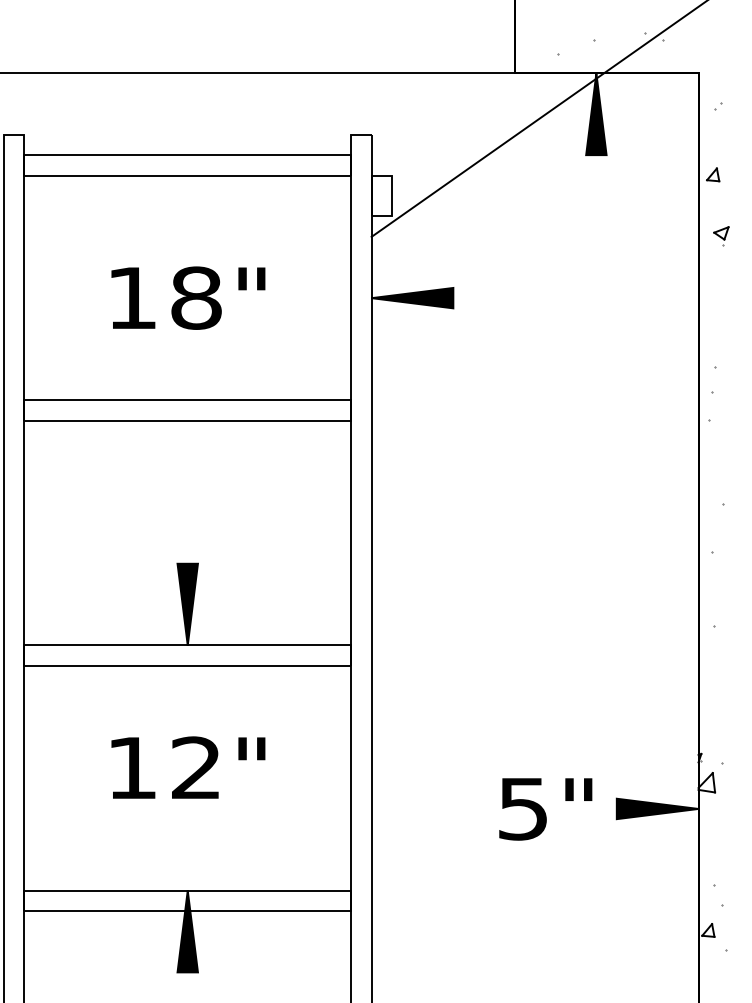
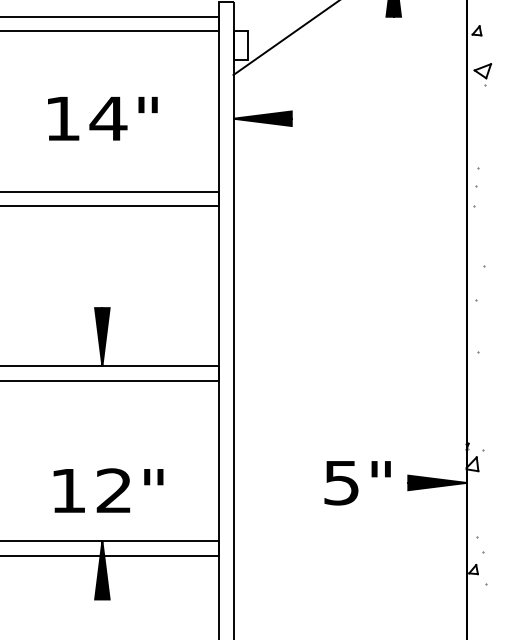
part: (721, 236) -> (482, 74), size x1.6
text: (195, 297) -> (107, 118), 18" -> 14"
text: (188, 767) -> (108, 490), moved

